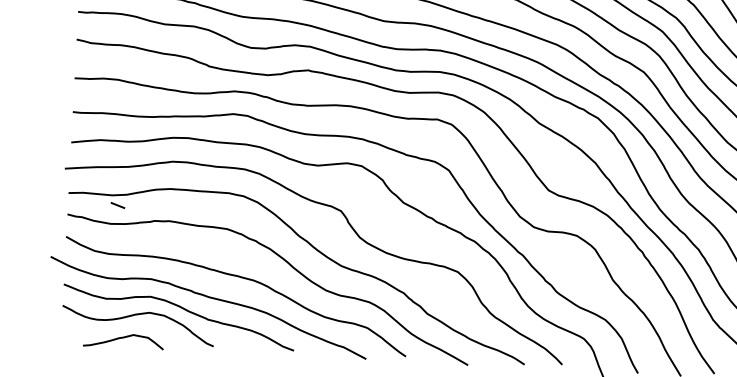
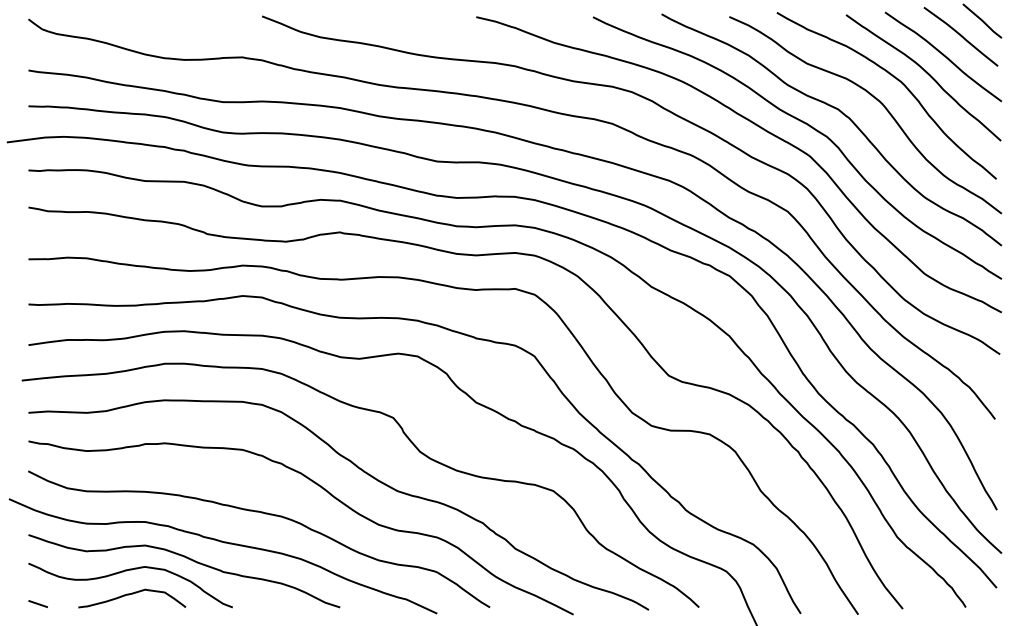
line: (117, 205) -> (37, 603), moved
curve: (123, 338) -> (132, 594), moved

